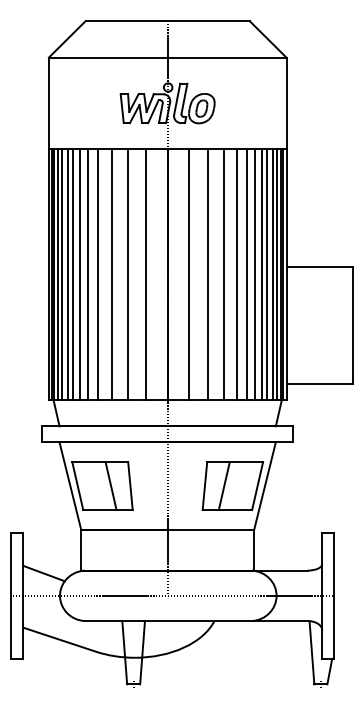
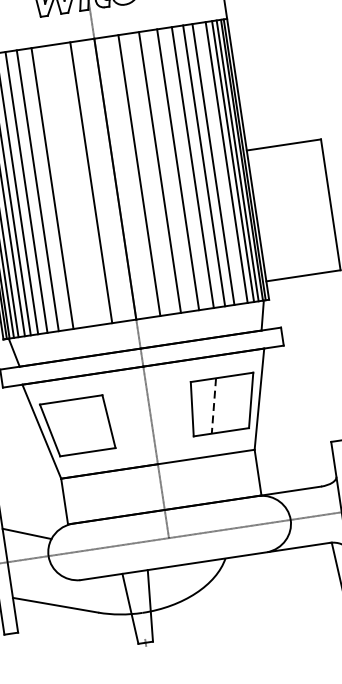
line: (127, 274) -> (70, 185), removed
line: (262, 274) -> (221, 163), removed
line: (110, 486) -> (86, 425), removed
line: (224, 486) -> (214, 406), solid -> dashed

